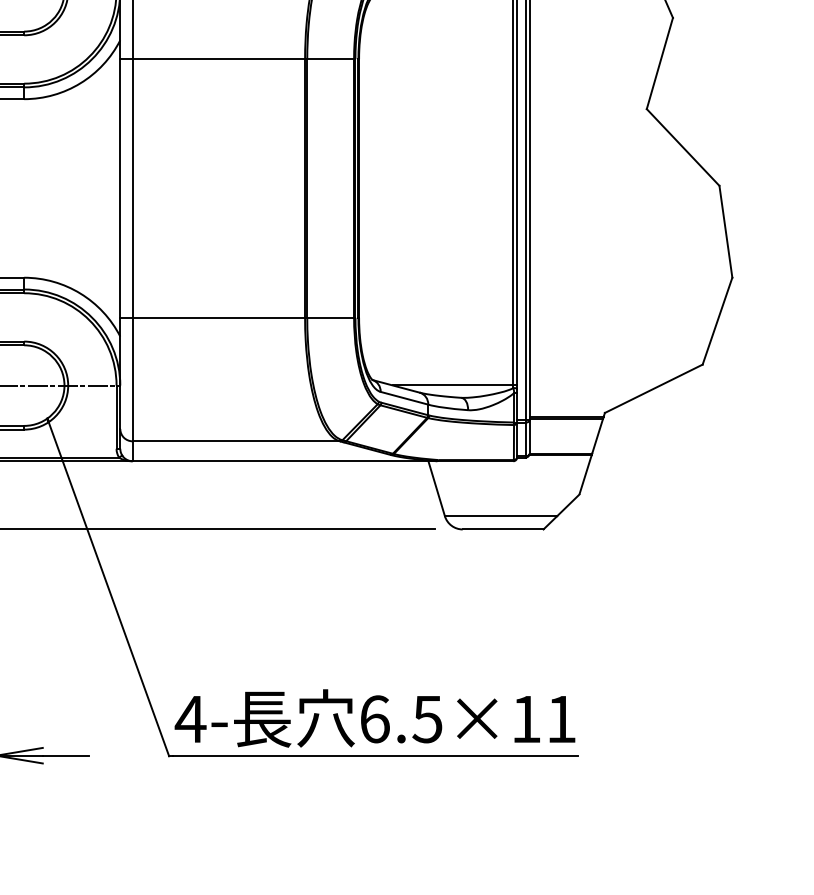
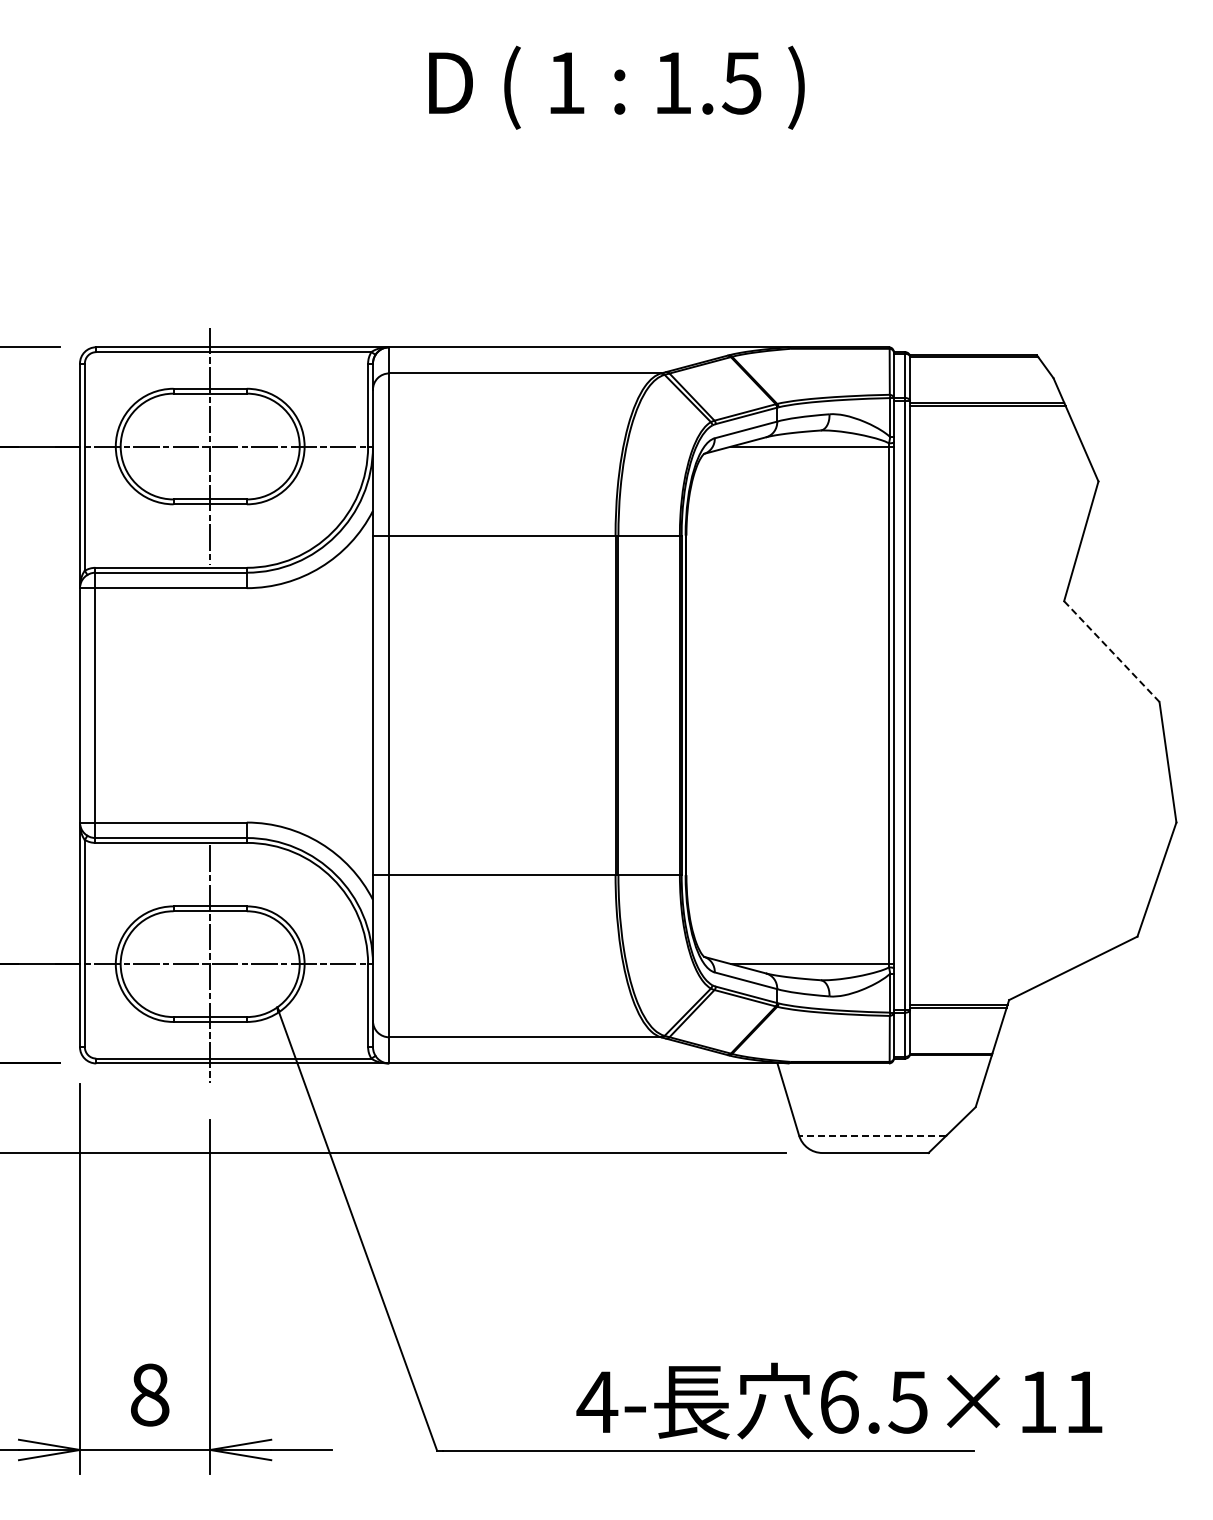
line: (683, 147) -> (1112, 651), solid -> dashed
line: (500, 516) -> (872, 1135), solid -> dashed
text: (375, 718) -> (839, 1400), moved

